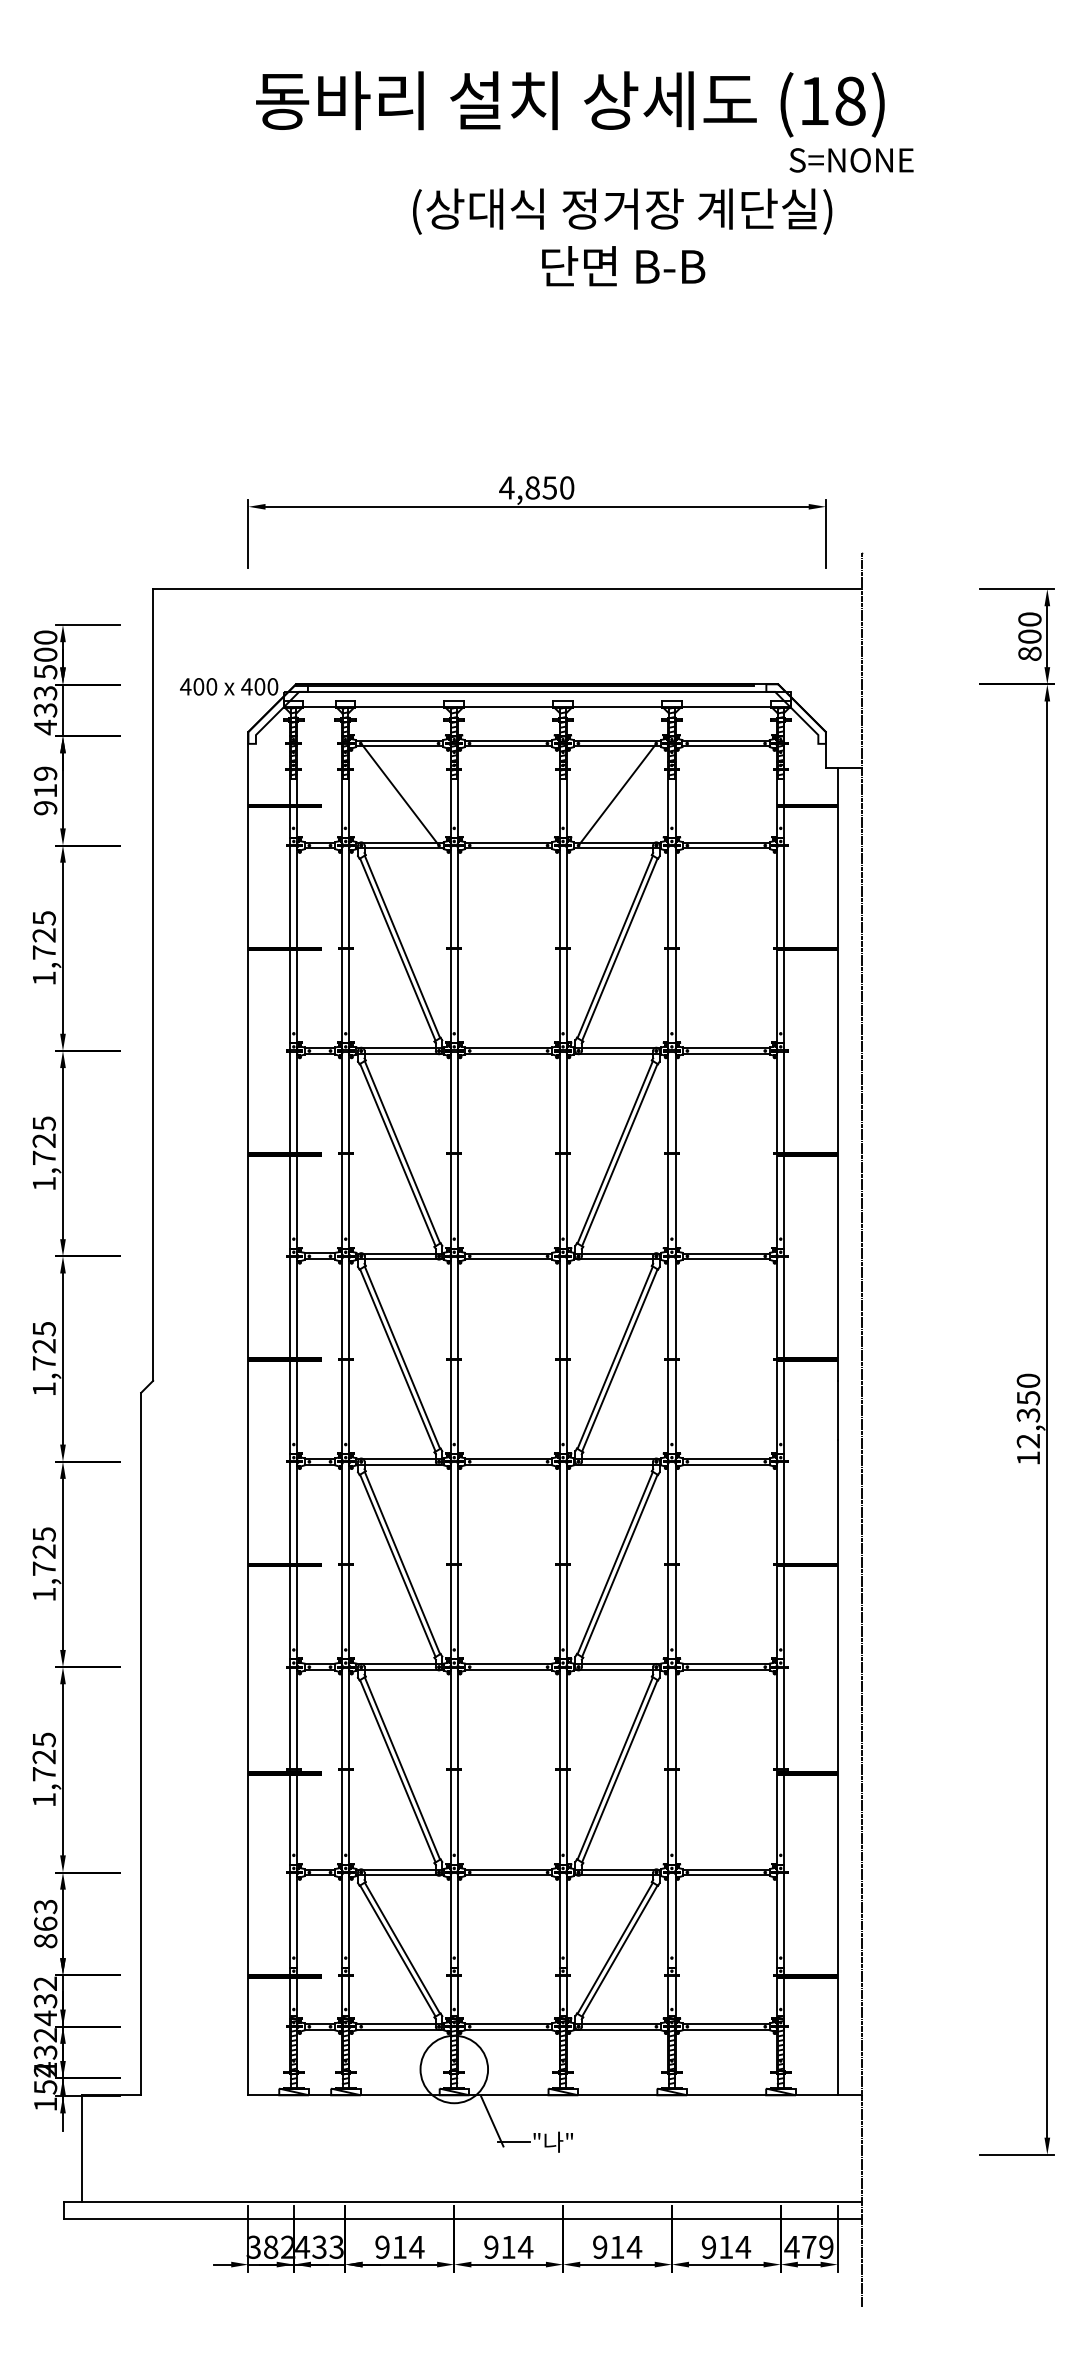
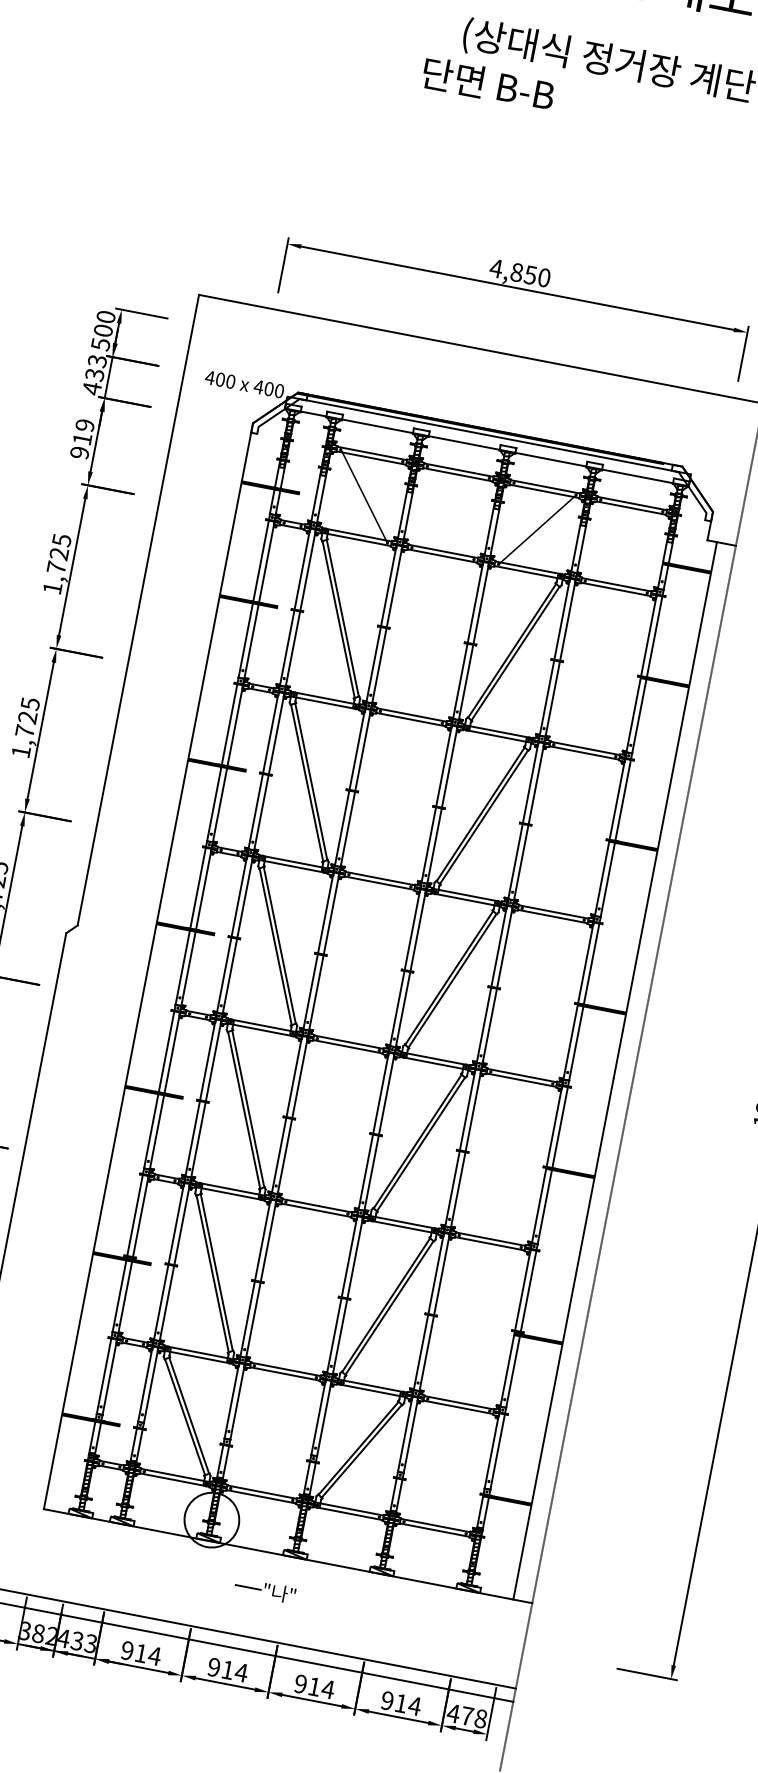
text: (623, 266) -> (488, 84), moved
line: (492, 2121) -> (234, 1567), removed
text: (826, 2246) -> (481, 1718), 479 -> 478

